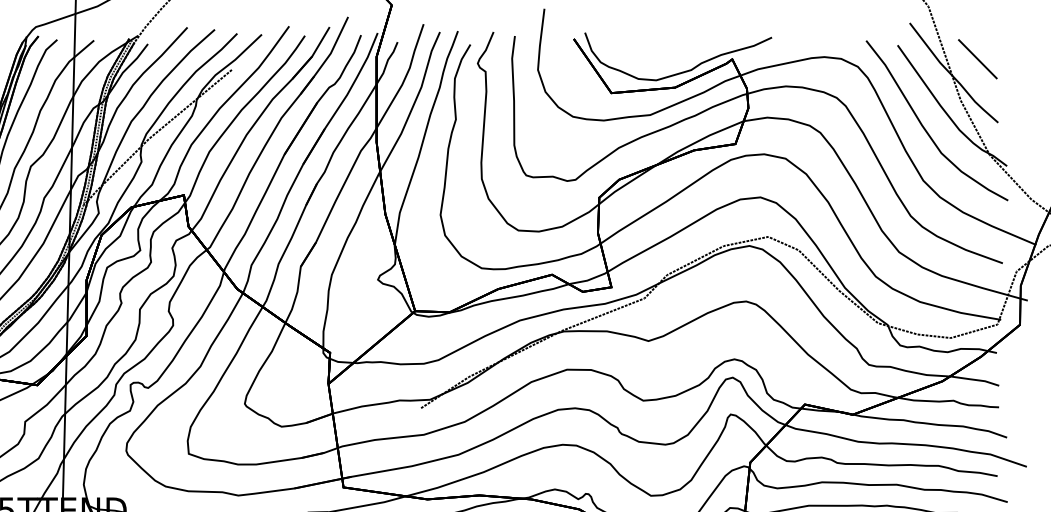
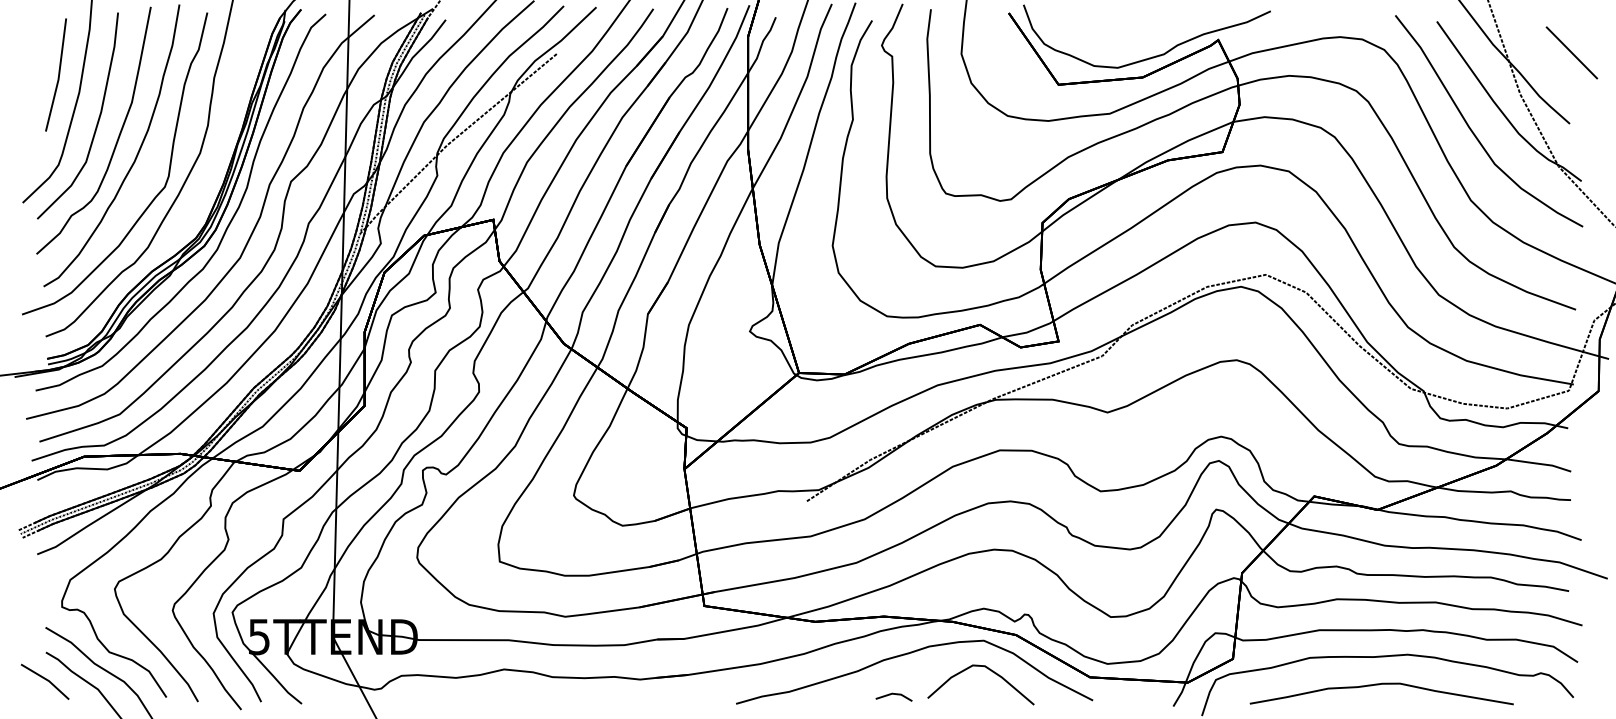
line: (977, 58) -> (1571, 52), moved

